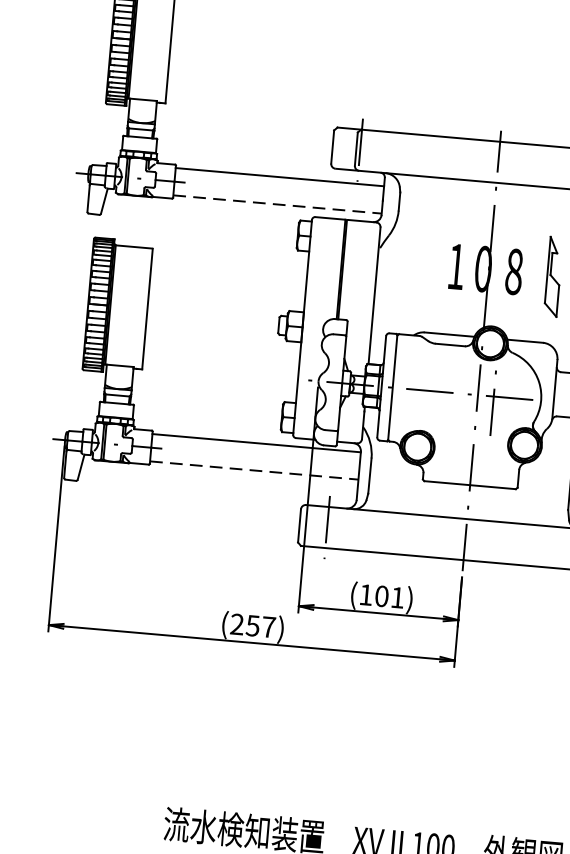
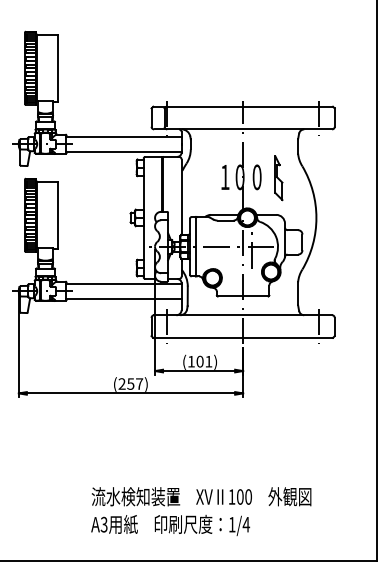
line: (278, 204) -> (124, 151), dashed -> solid
text: (513, 271) -> (256, 177), 8 -> 0
line: (255, 470) -> (124, 298), dashed -> solid

